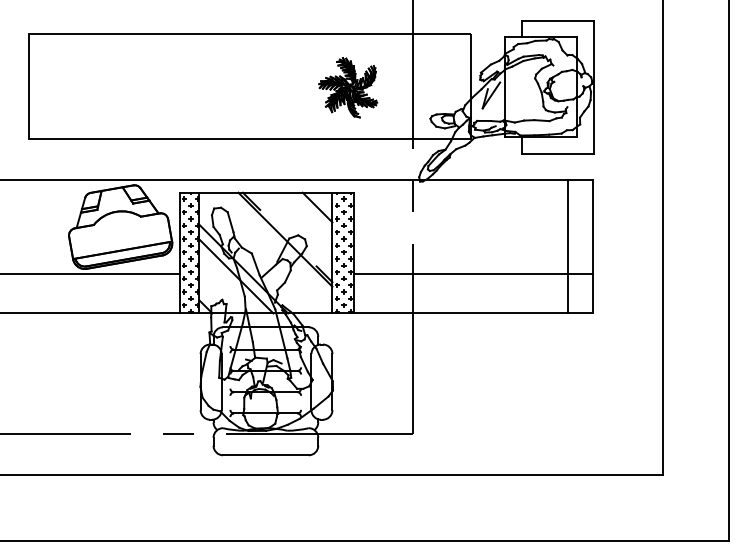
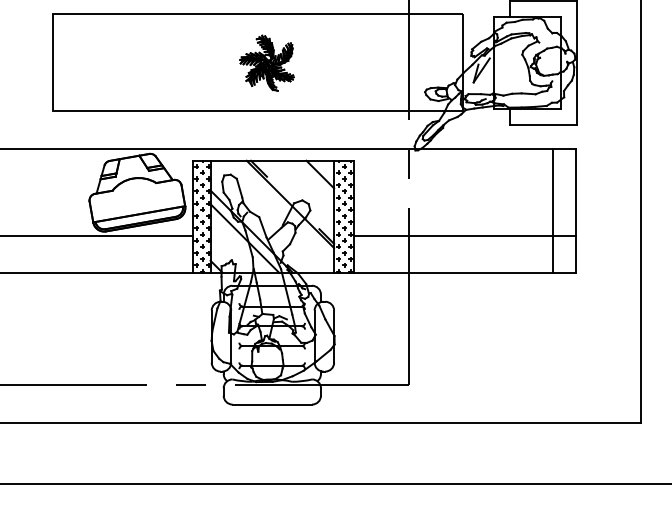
part: (348, 87) -> (267, 63), moved

